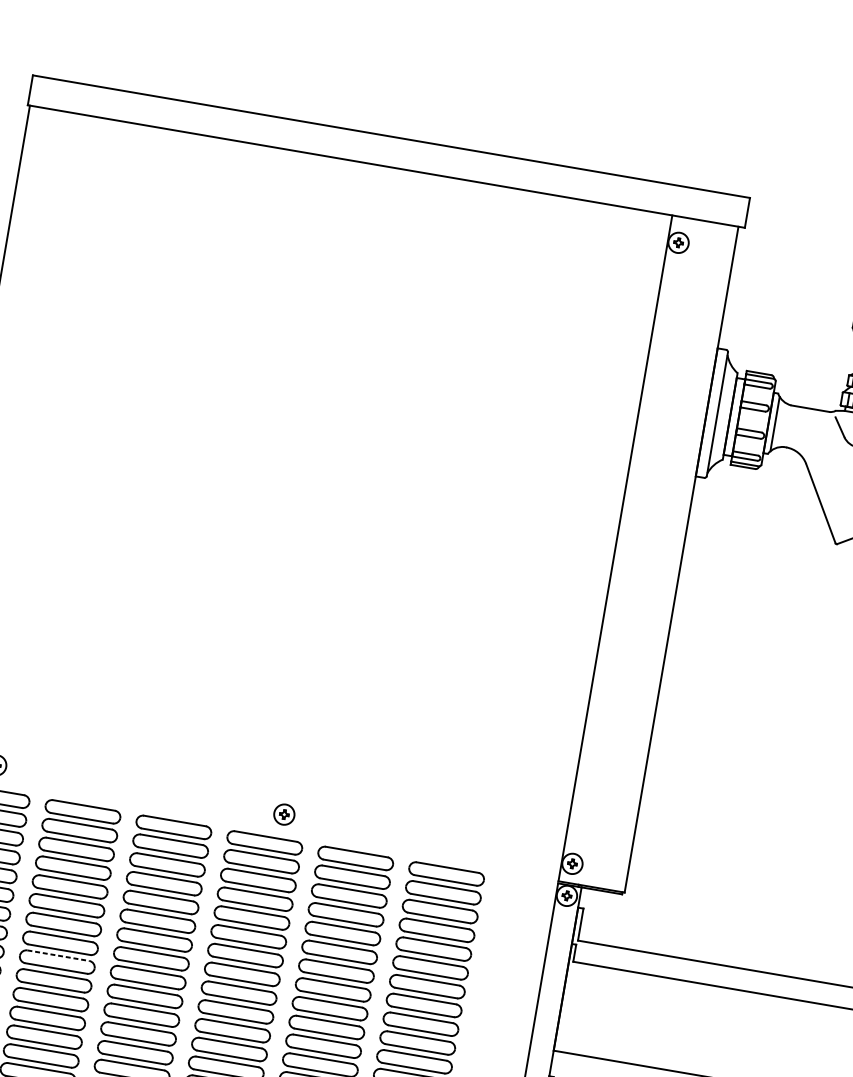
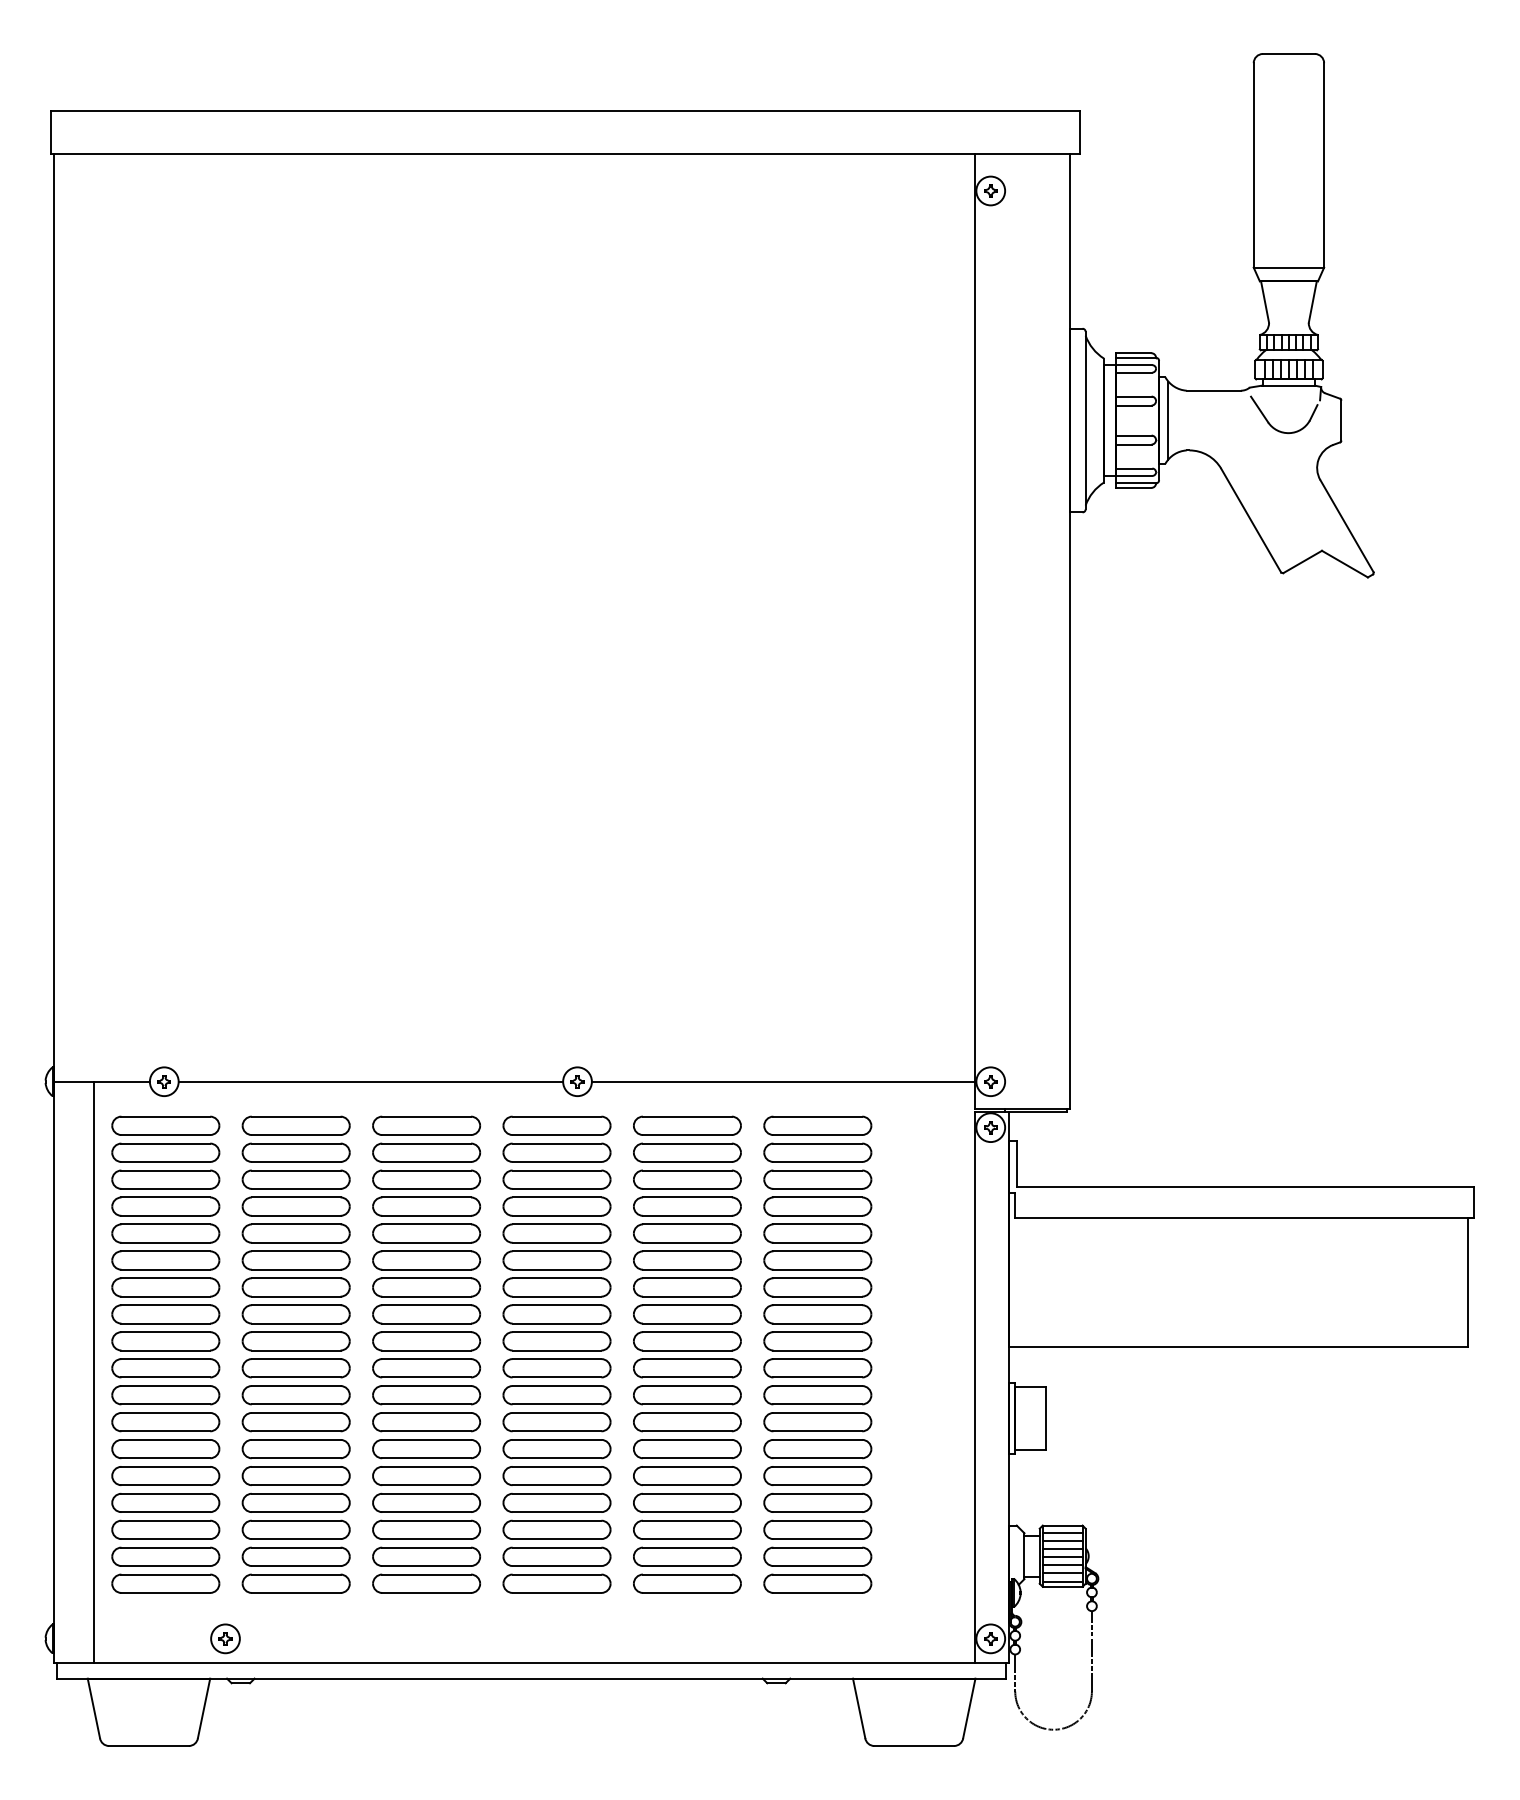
line: (140, 789) -> (370, 1081), added
line: (427, 839) -> (783, 1081), added
line: (58, 955) -> (296, 1332), dashed -> solid

